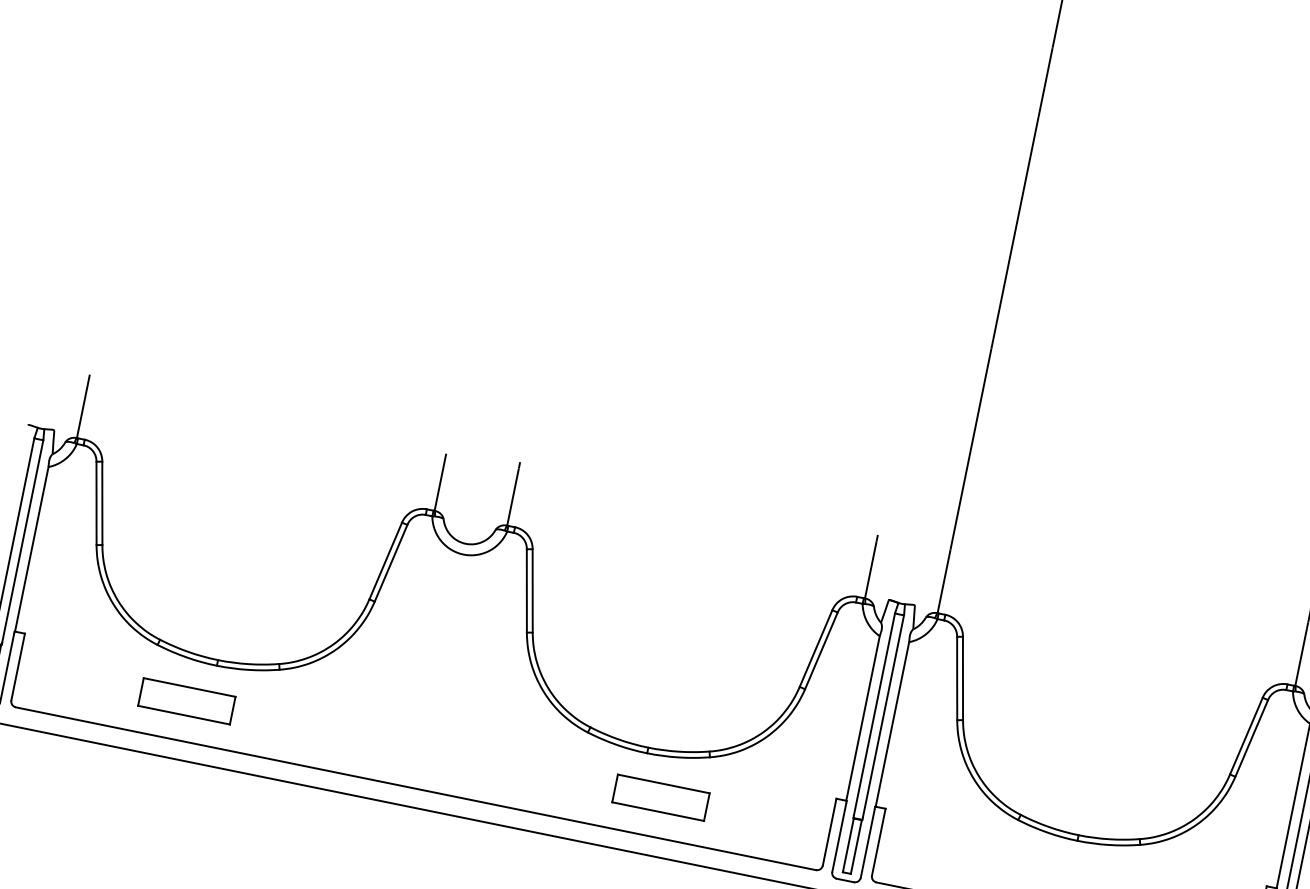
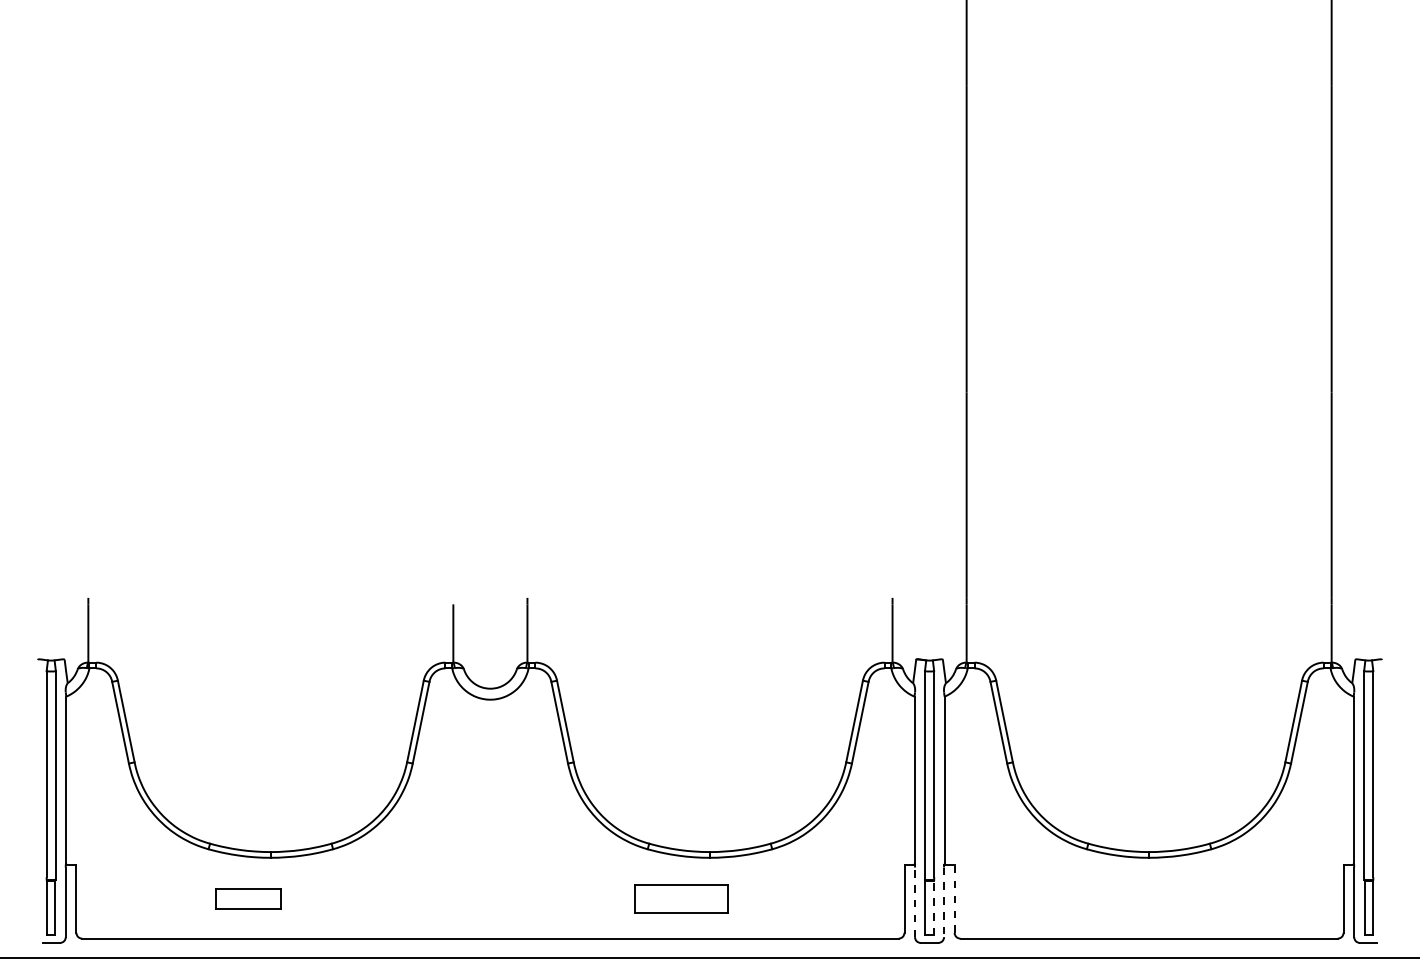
part: (186, 701) -> (248, 898), size x0.7
part: (661, 797) -> (681, 898), moved
line: (839, 838) -> (915, 902), solid -> dashed
line: (878, 841) -> (954, 898), solid -> dashed
line: (868, 843) -> (944, 902), solid -> dashed
line: (856, 846) -> (933, 907), solid -> dashed

